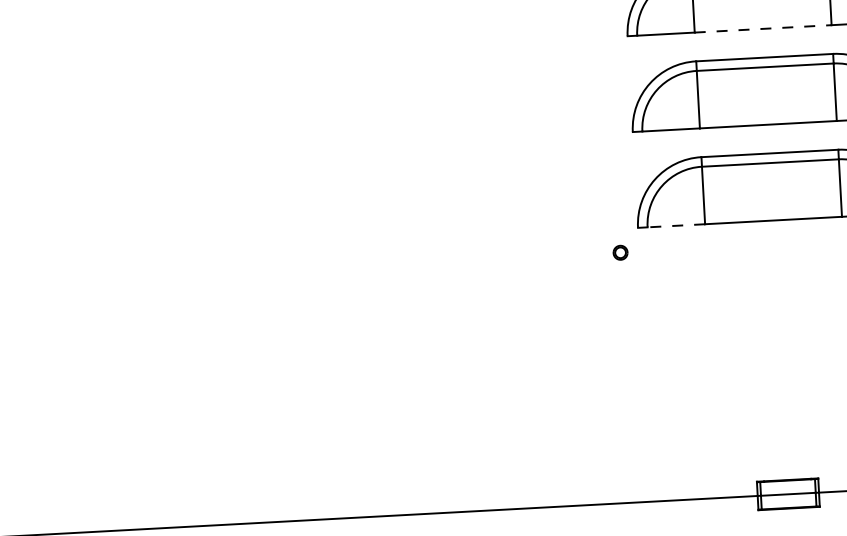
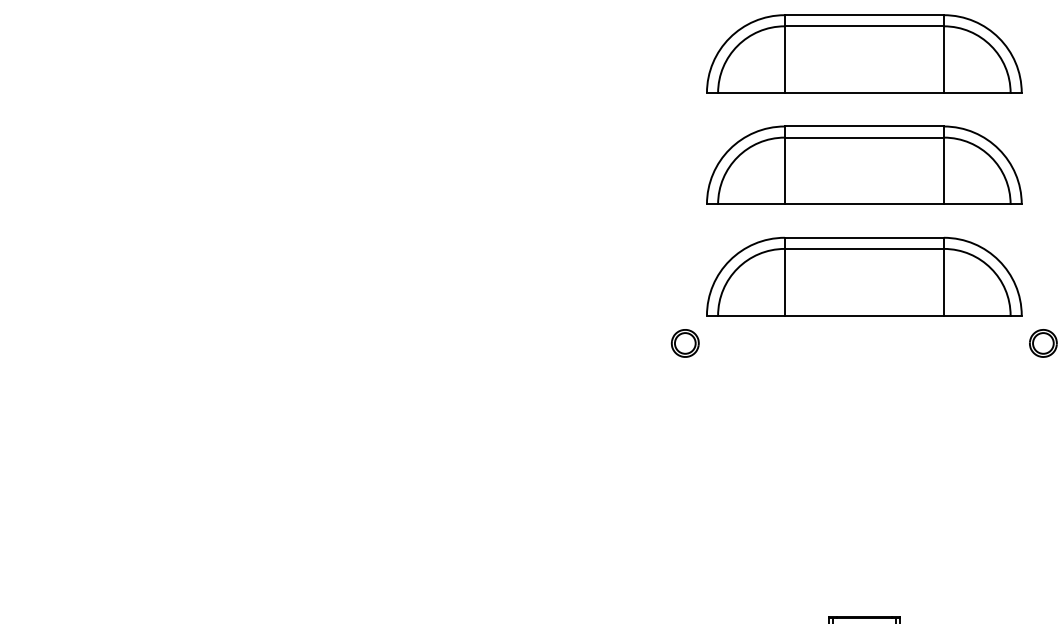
line: (763, 29) -> (864, 93), dashed -> solid
line: (675, 225) -> (750, 315), dashed -> solid
part: (619, 252) -> (684, 343), size x1.67

